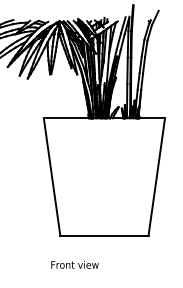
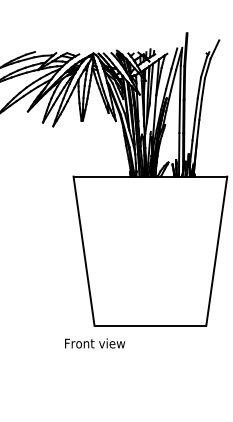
text: (75, 264) -> (95, 343), moved

